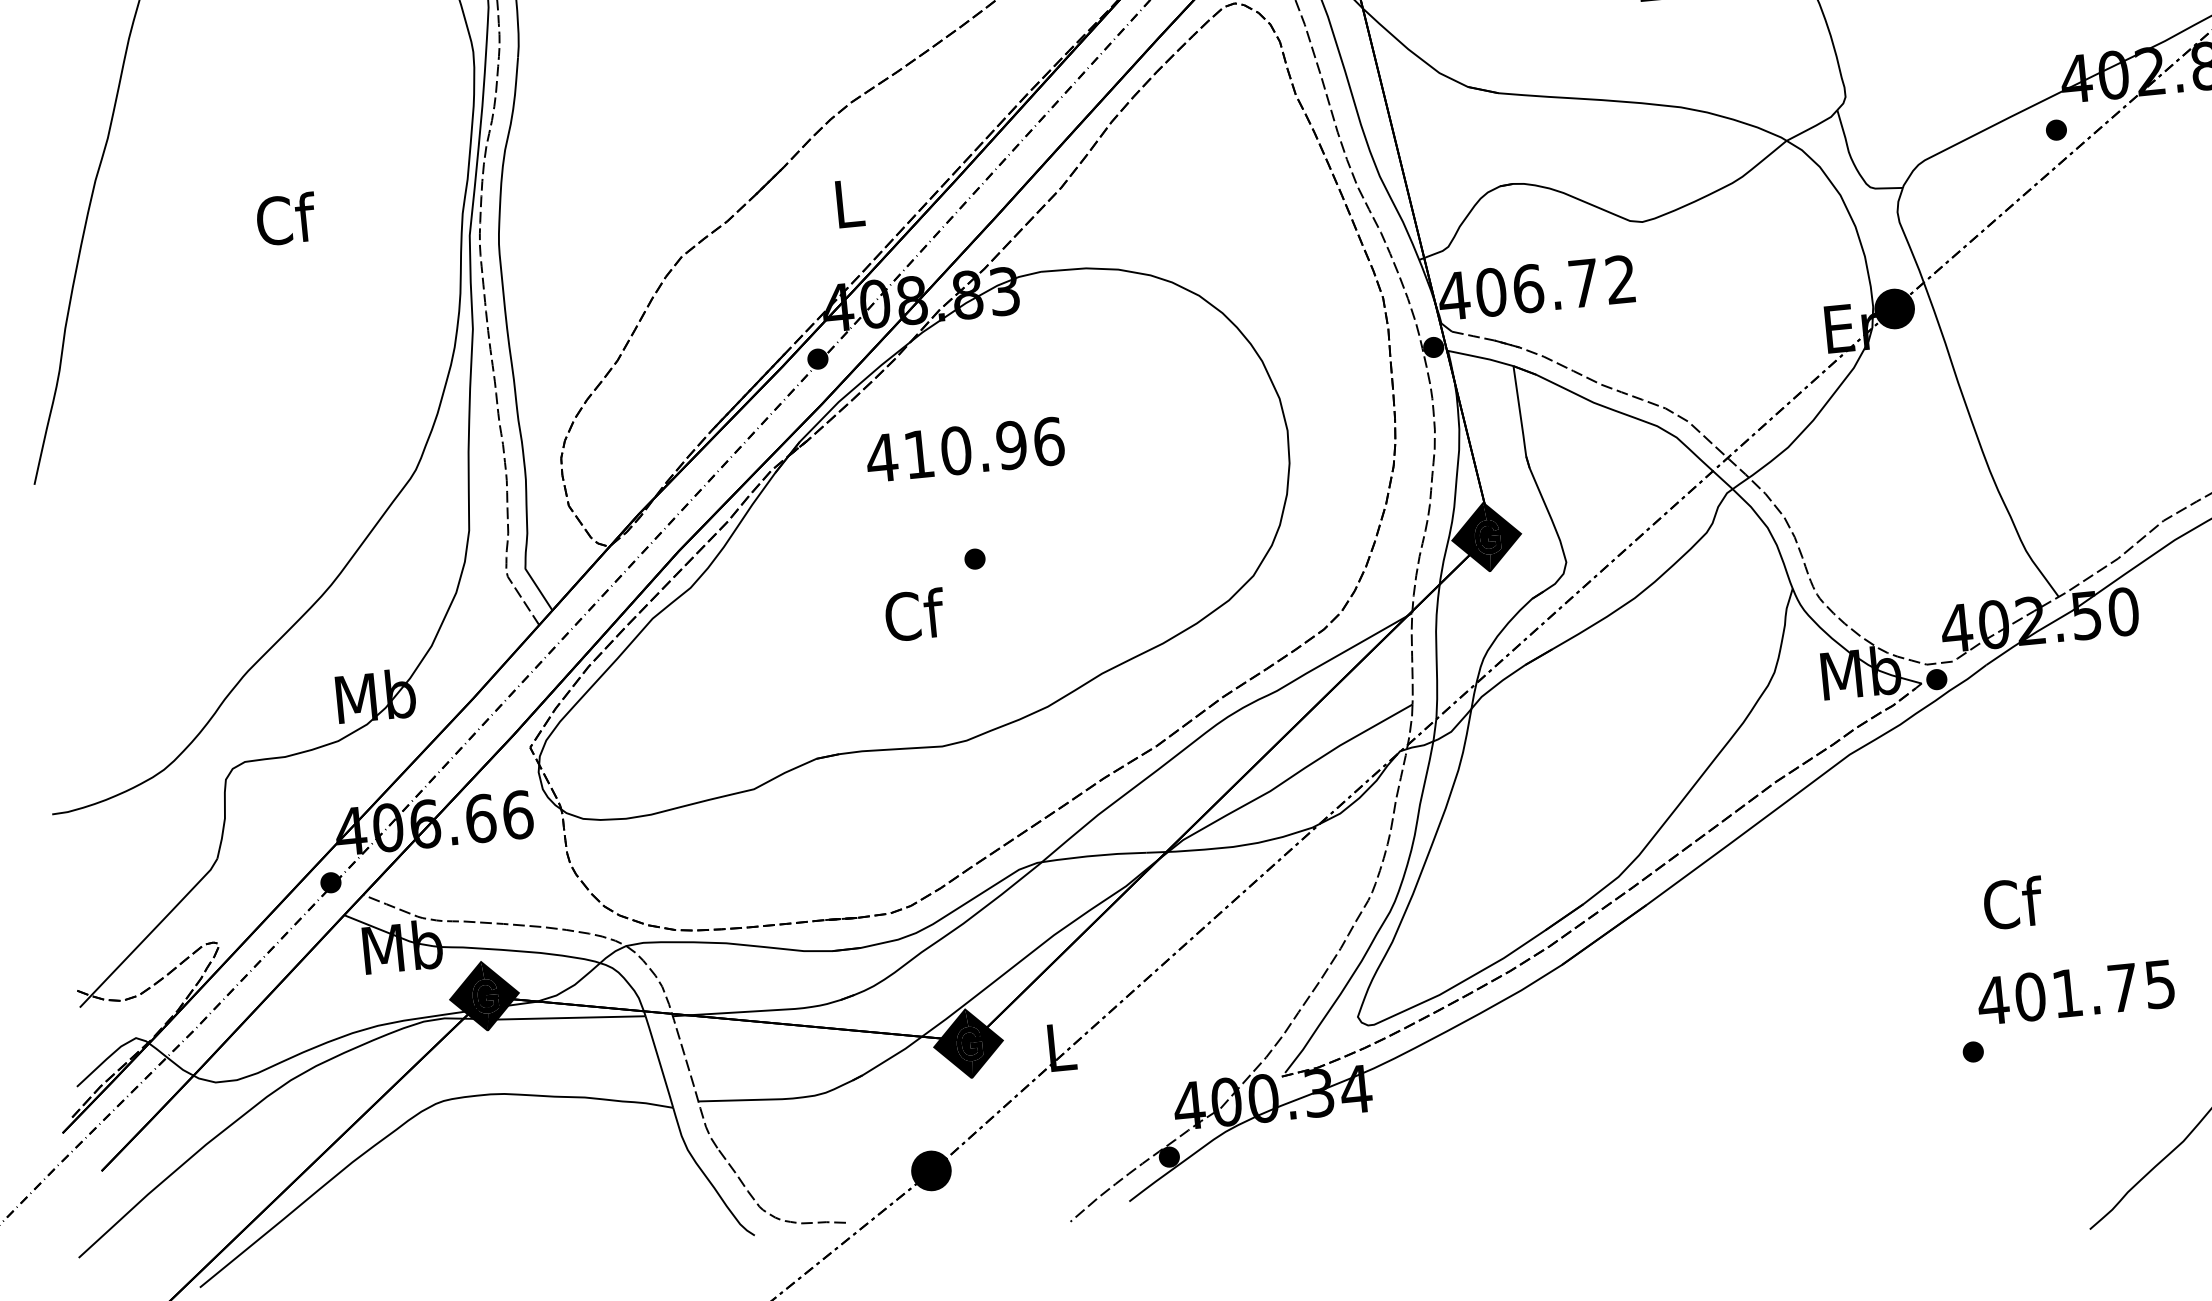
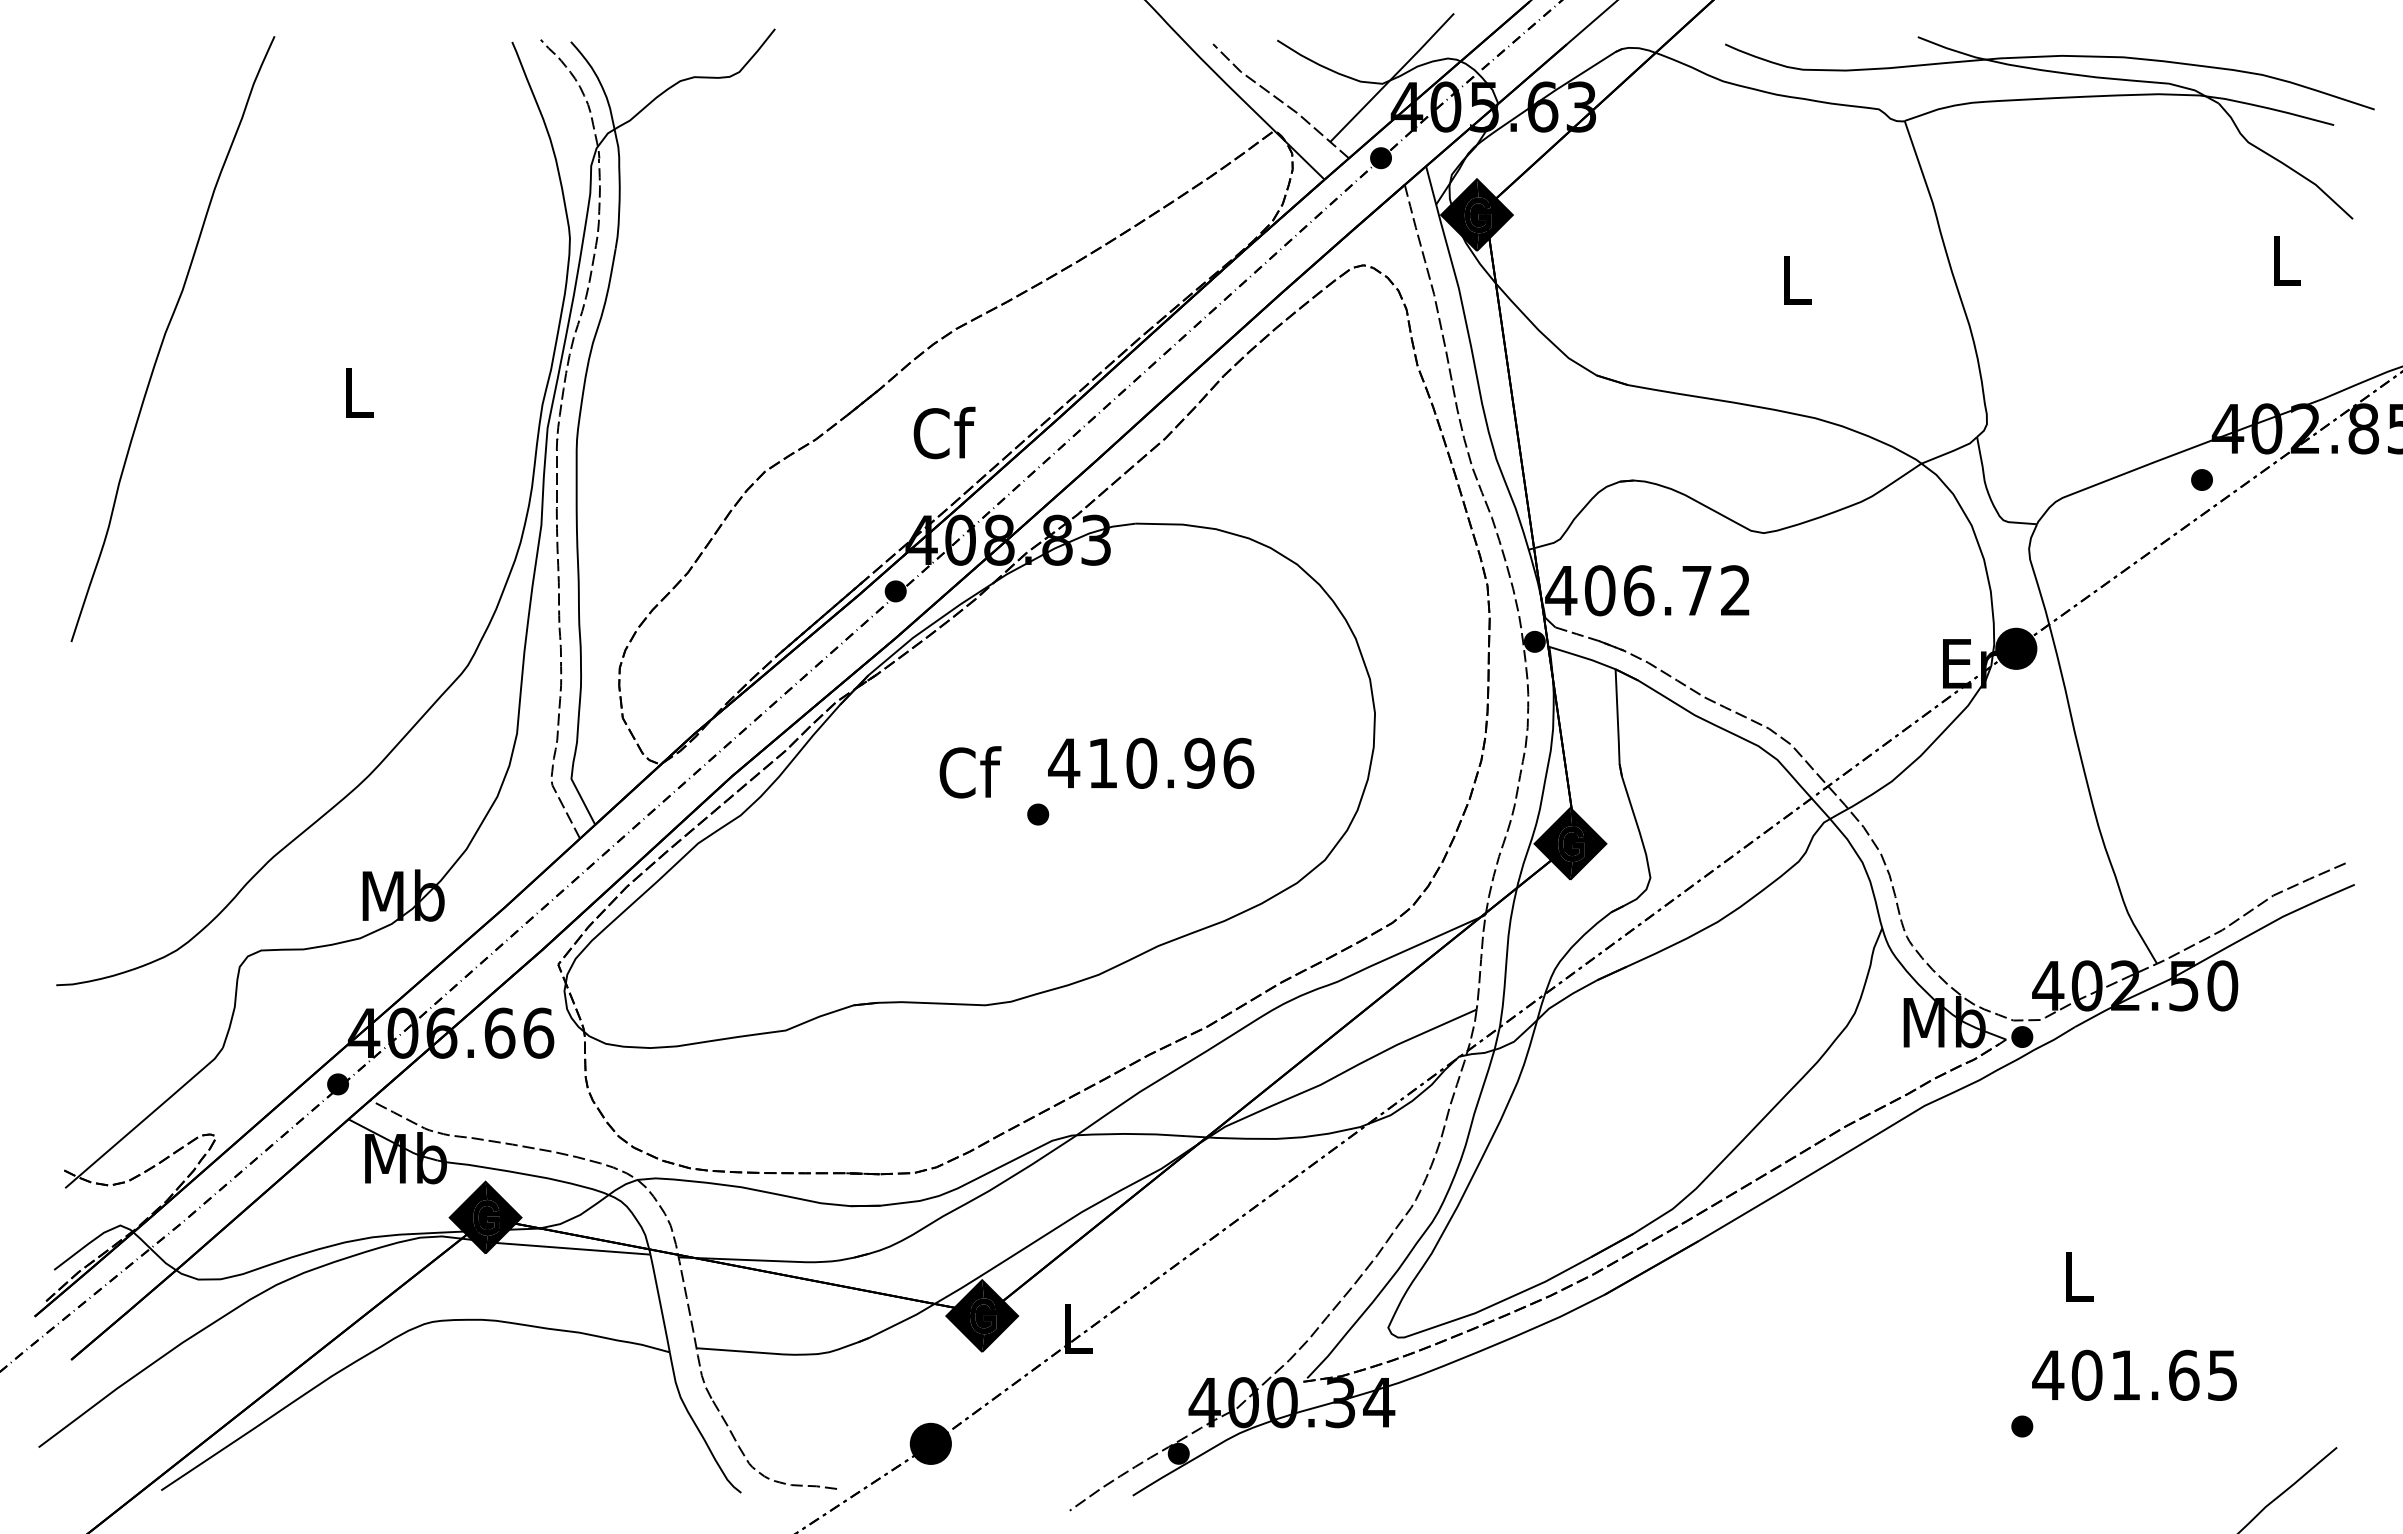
text: (849, 202) -> (944, 432), L -> Cf
text: (286, 219) -> (359, 392), Cf -> L
text: (965, 449) -> (1151, 762), moved
text: (915, 615) -> (970, 772), moved
text: (2013, 903) -> (2079, 1276), Cf -> L
text: (2123, 987) -> (2184, 1374), 401.75 -> 401.65

